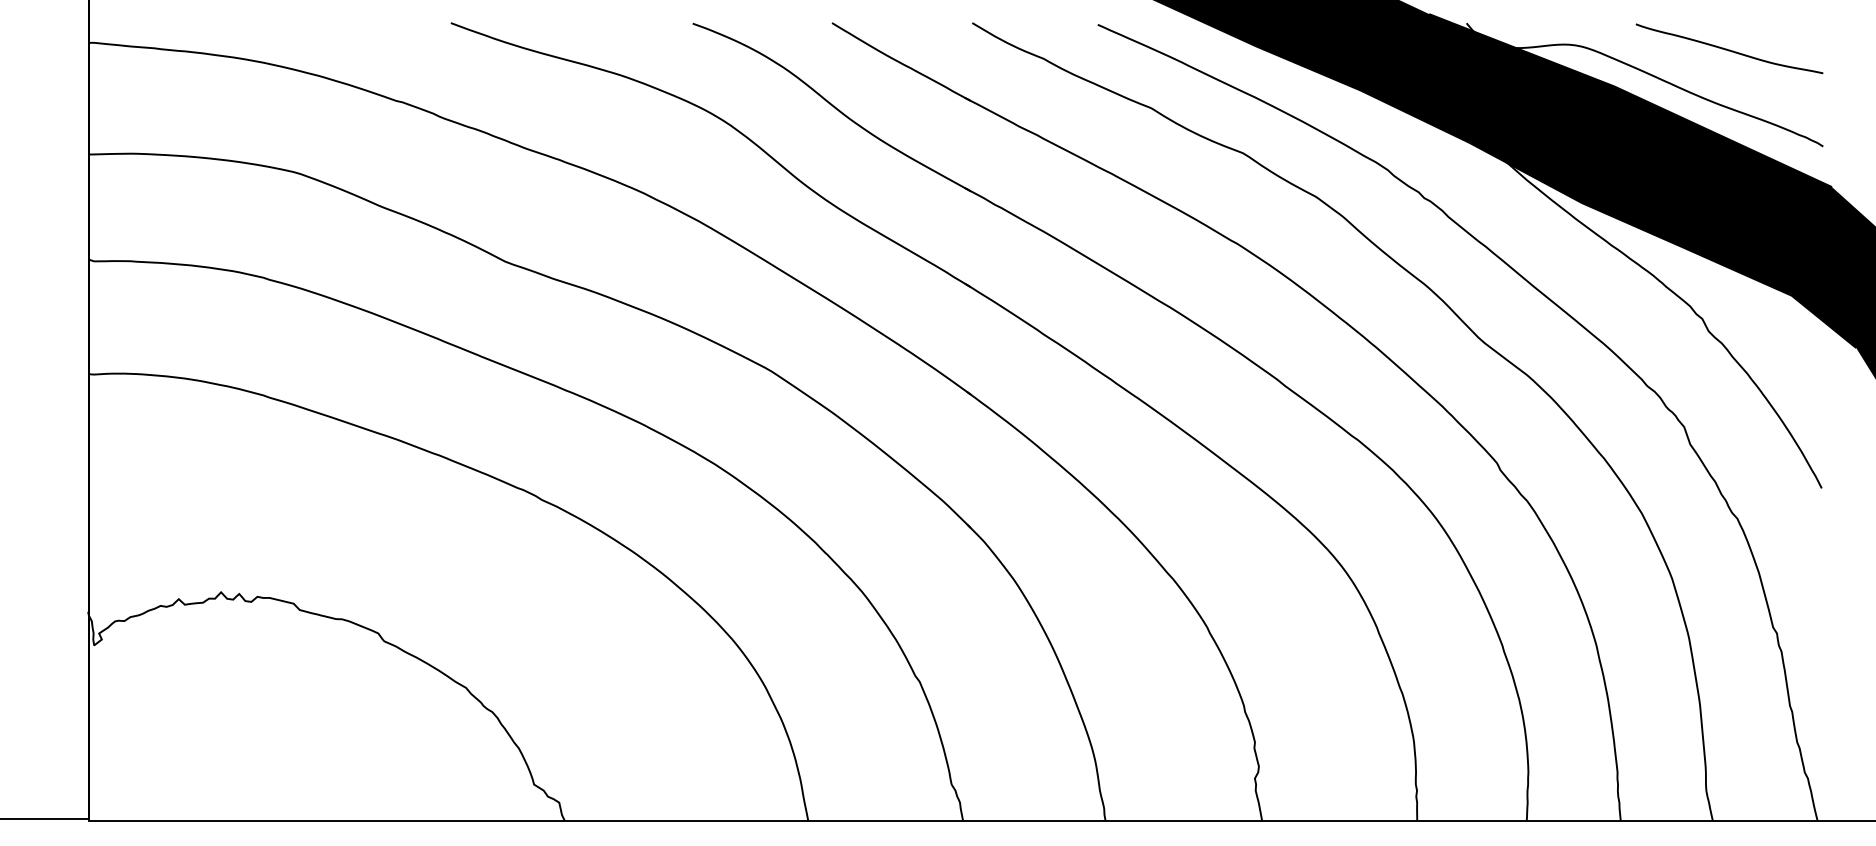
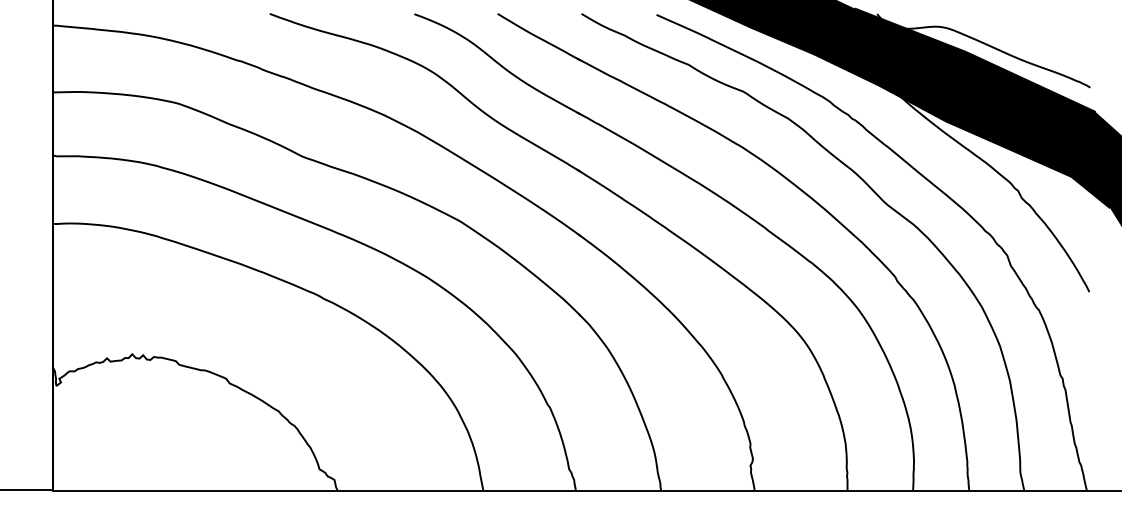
curve: (1729, 49) -> (1034, 29), removed

